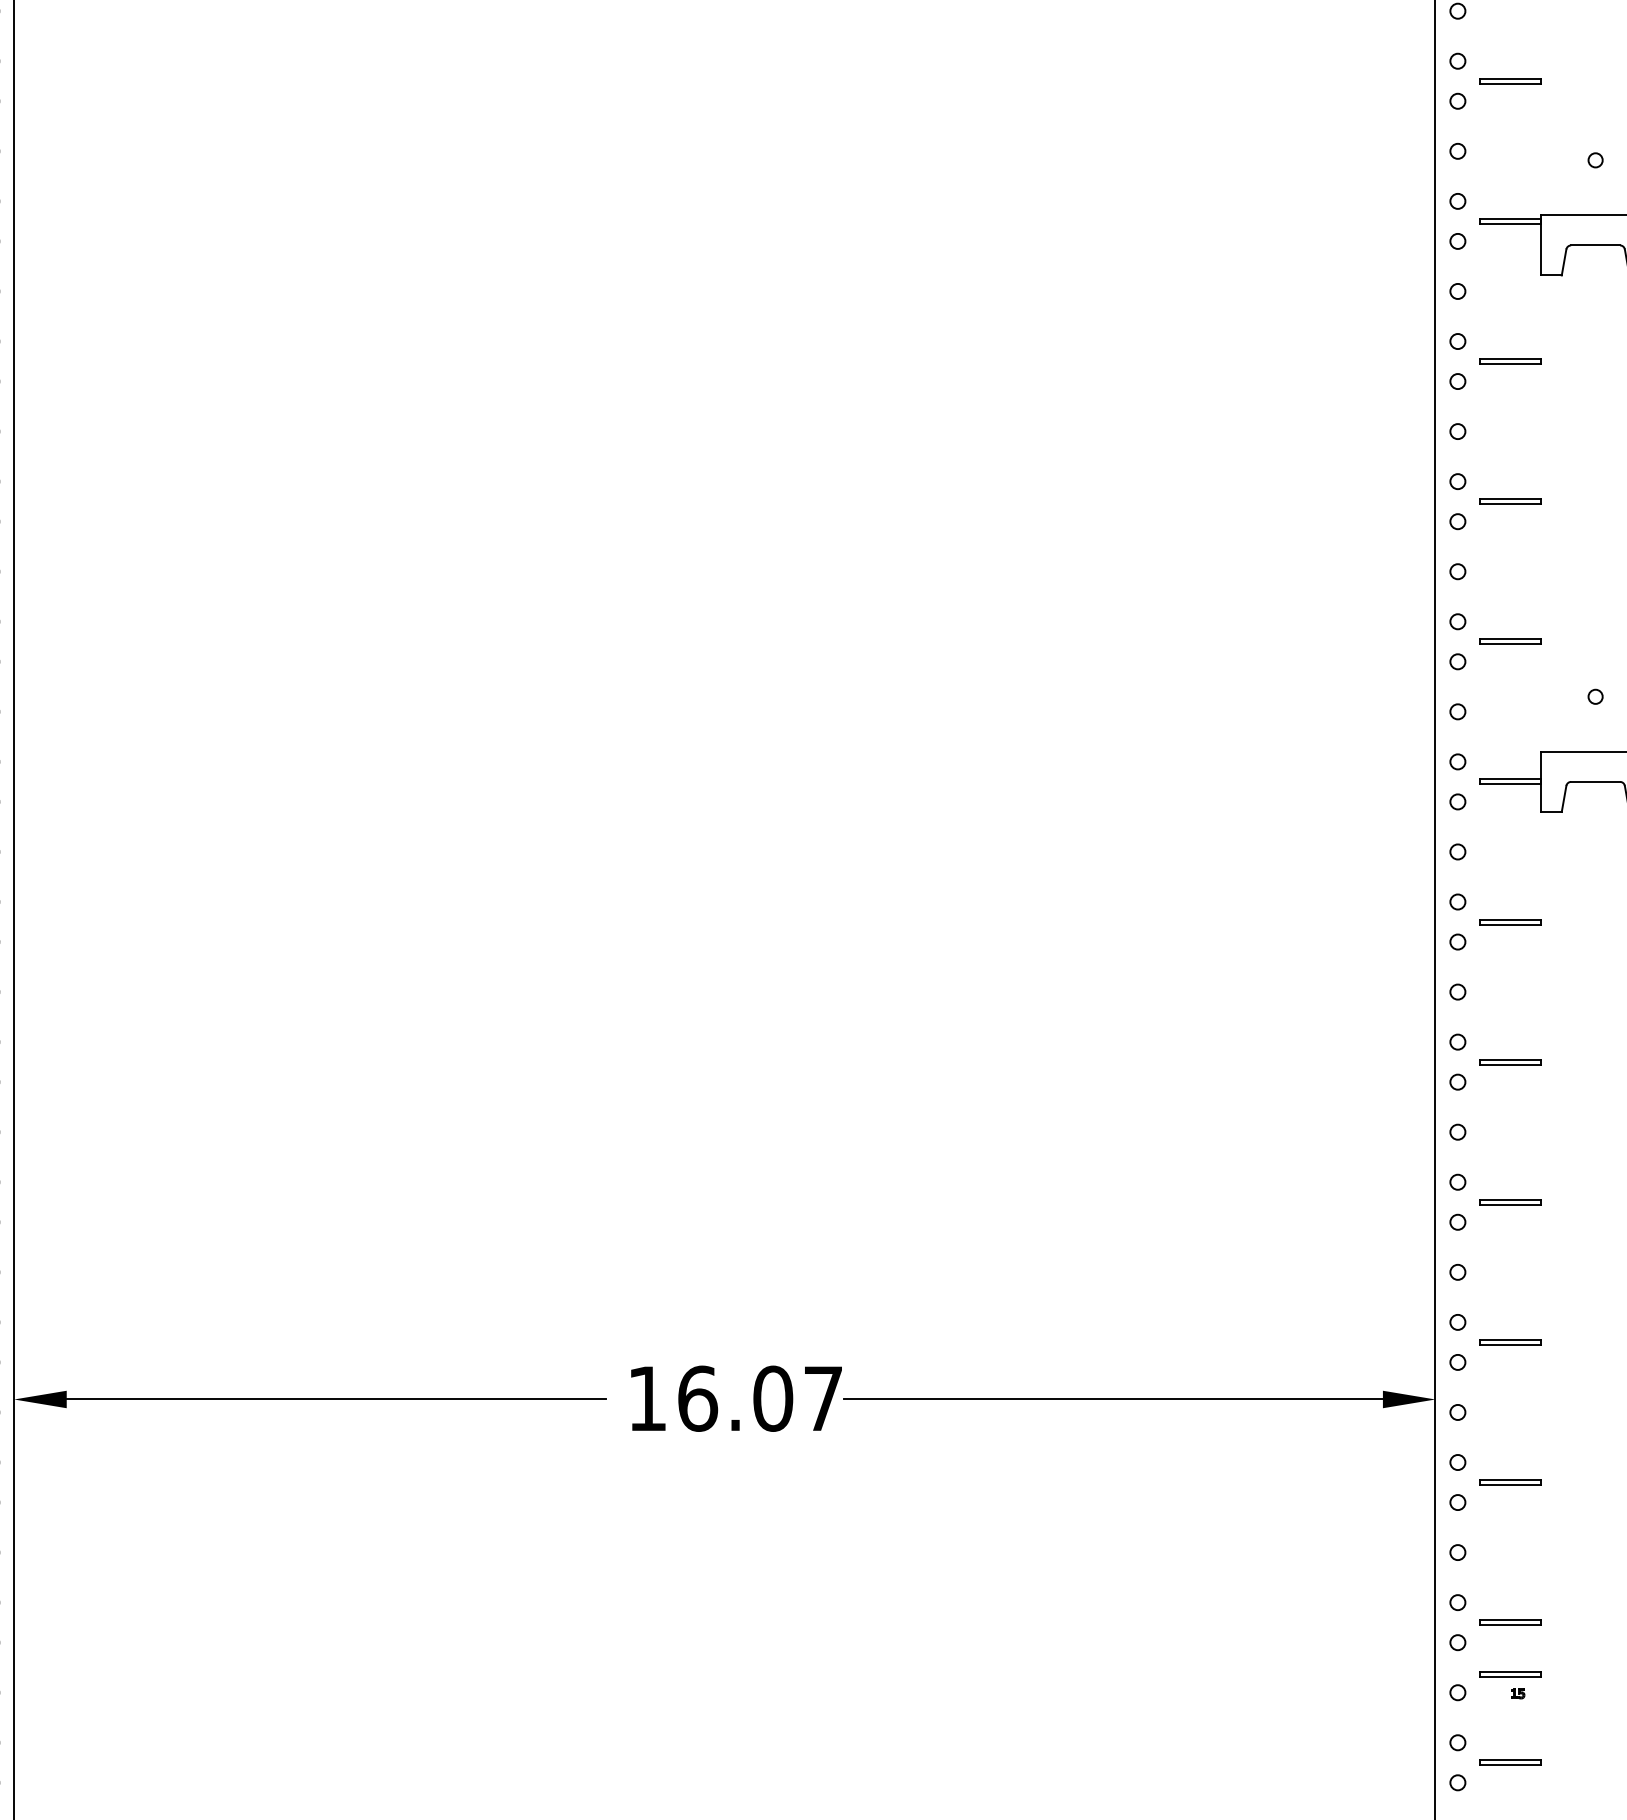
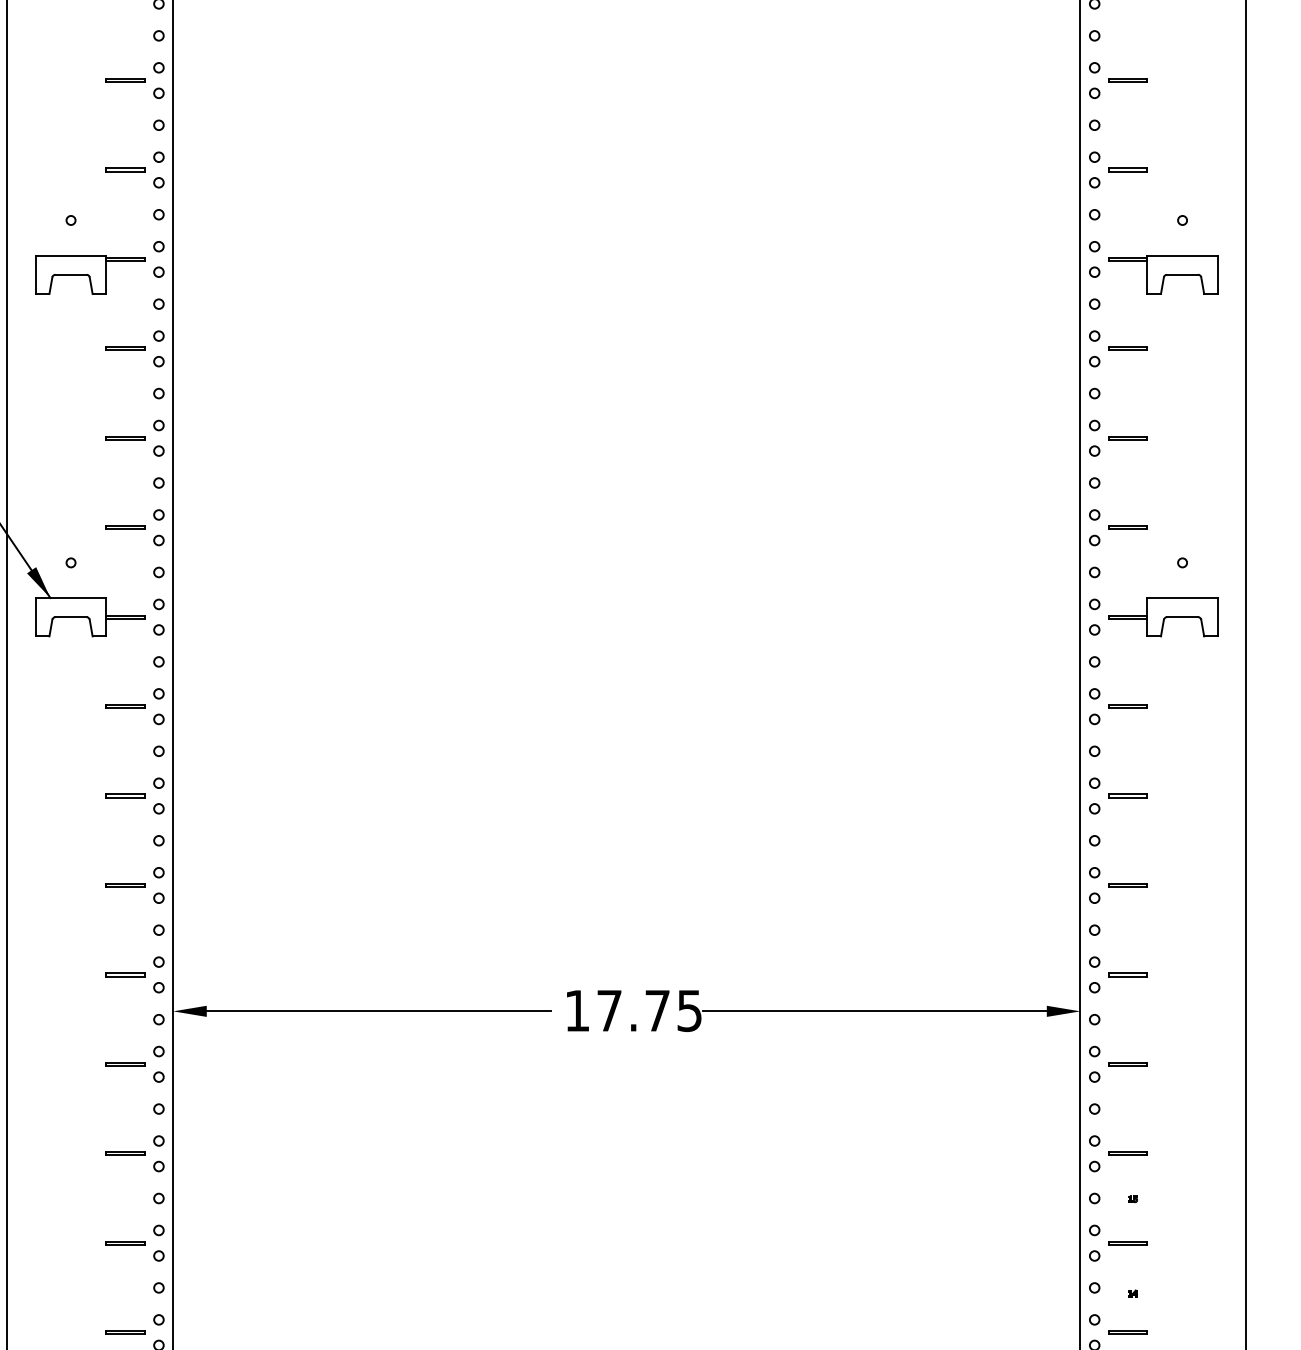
text: (760, 1398) -> (649, 1010), 16.07 -> 17.75
line: (1509, 1672) -> (1127, 1185), removed

